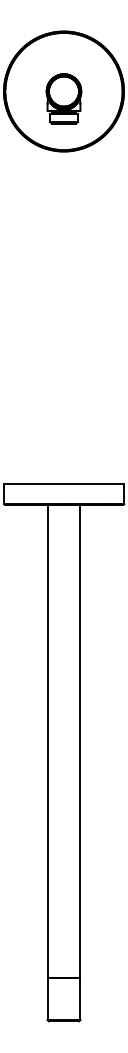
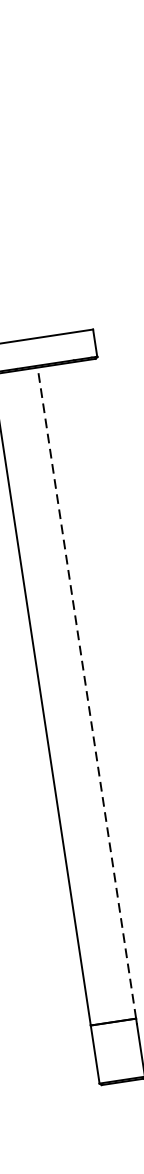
line: (80, 741) -> (86, 693), solid -> dashed

